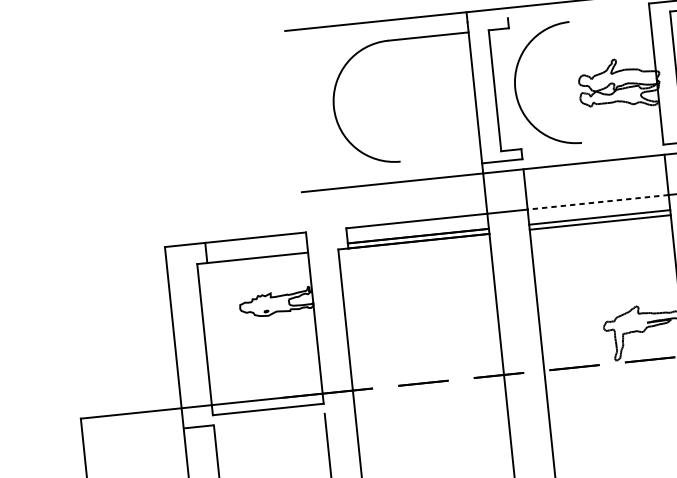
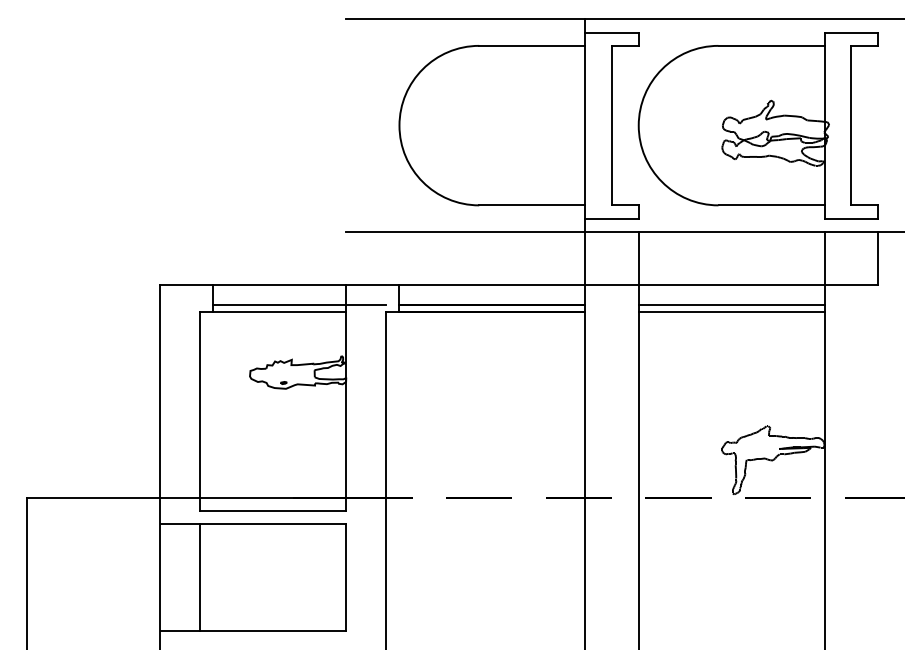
line: (609, 17) -> (771, 45), added
line: (487, 20) -> (611, 32), added
line: (622, 138) -> (771, 205), added
line: (441, 157) -> (532, 205), added
line: (598, 202) -> (731, 285), dashed -> solid
line: (326, 230) -> (372, 285), added
line: (272, 251) -> (299, 305), added
line: (268, 419) -> (272, 524), added

